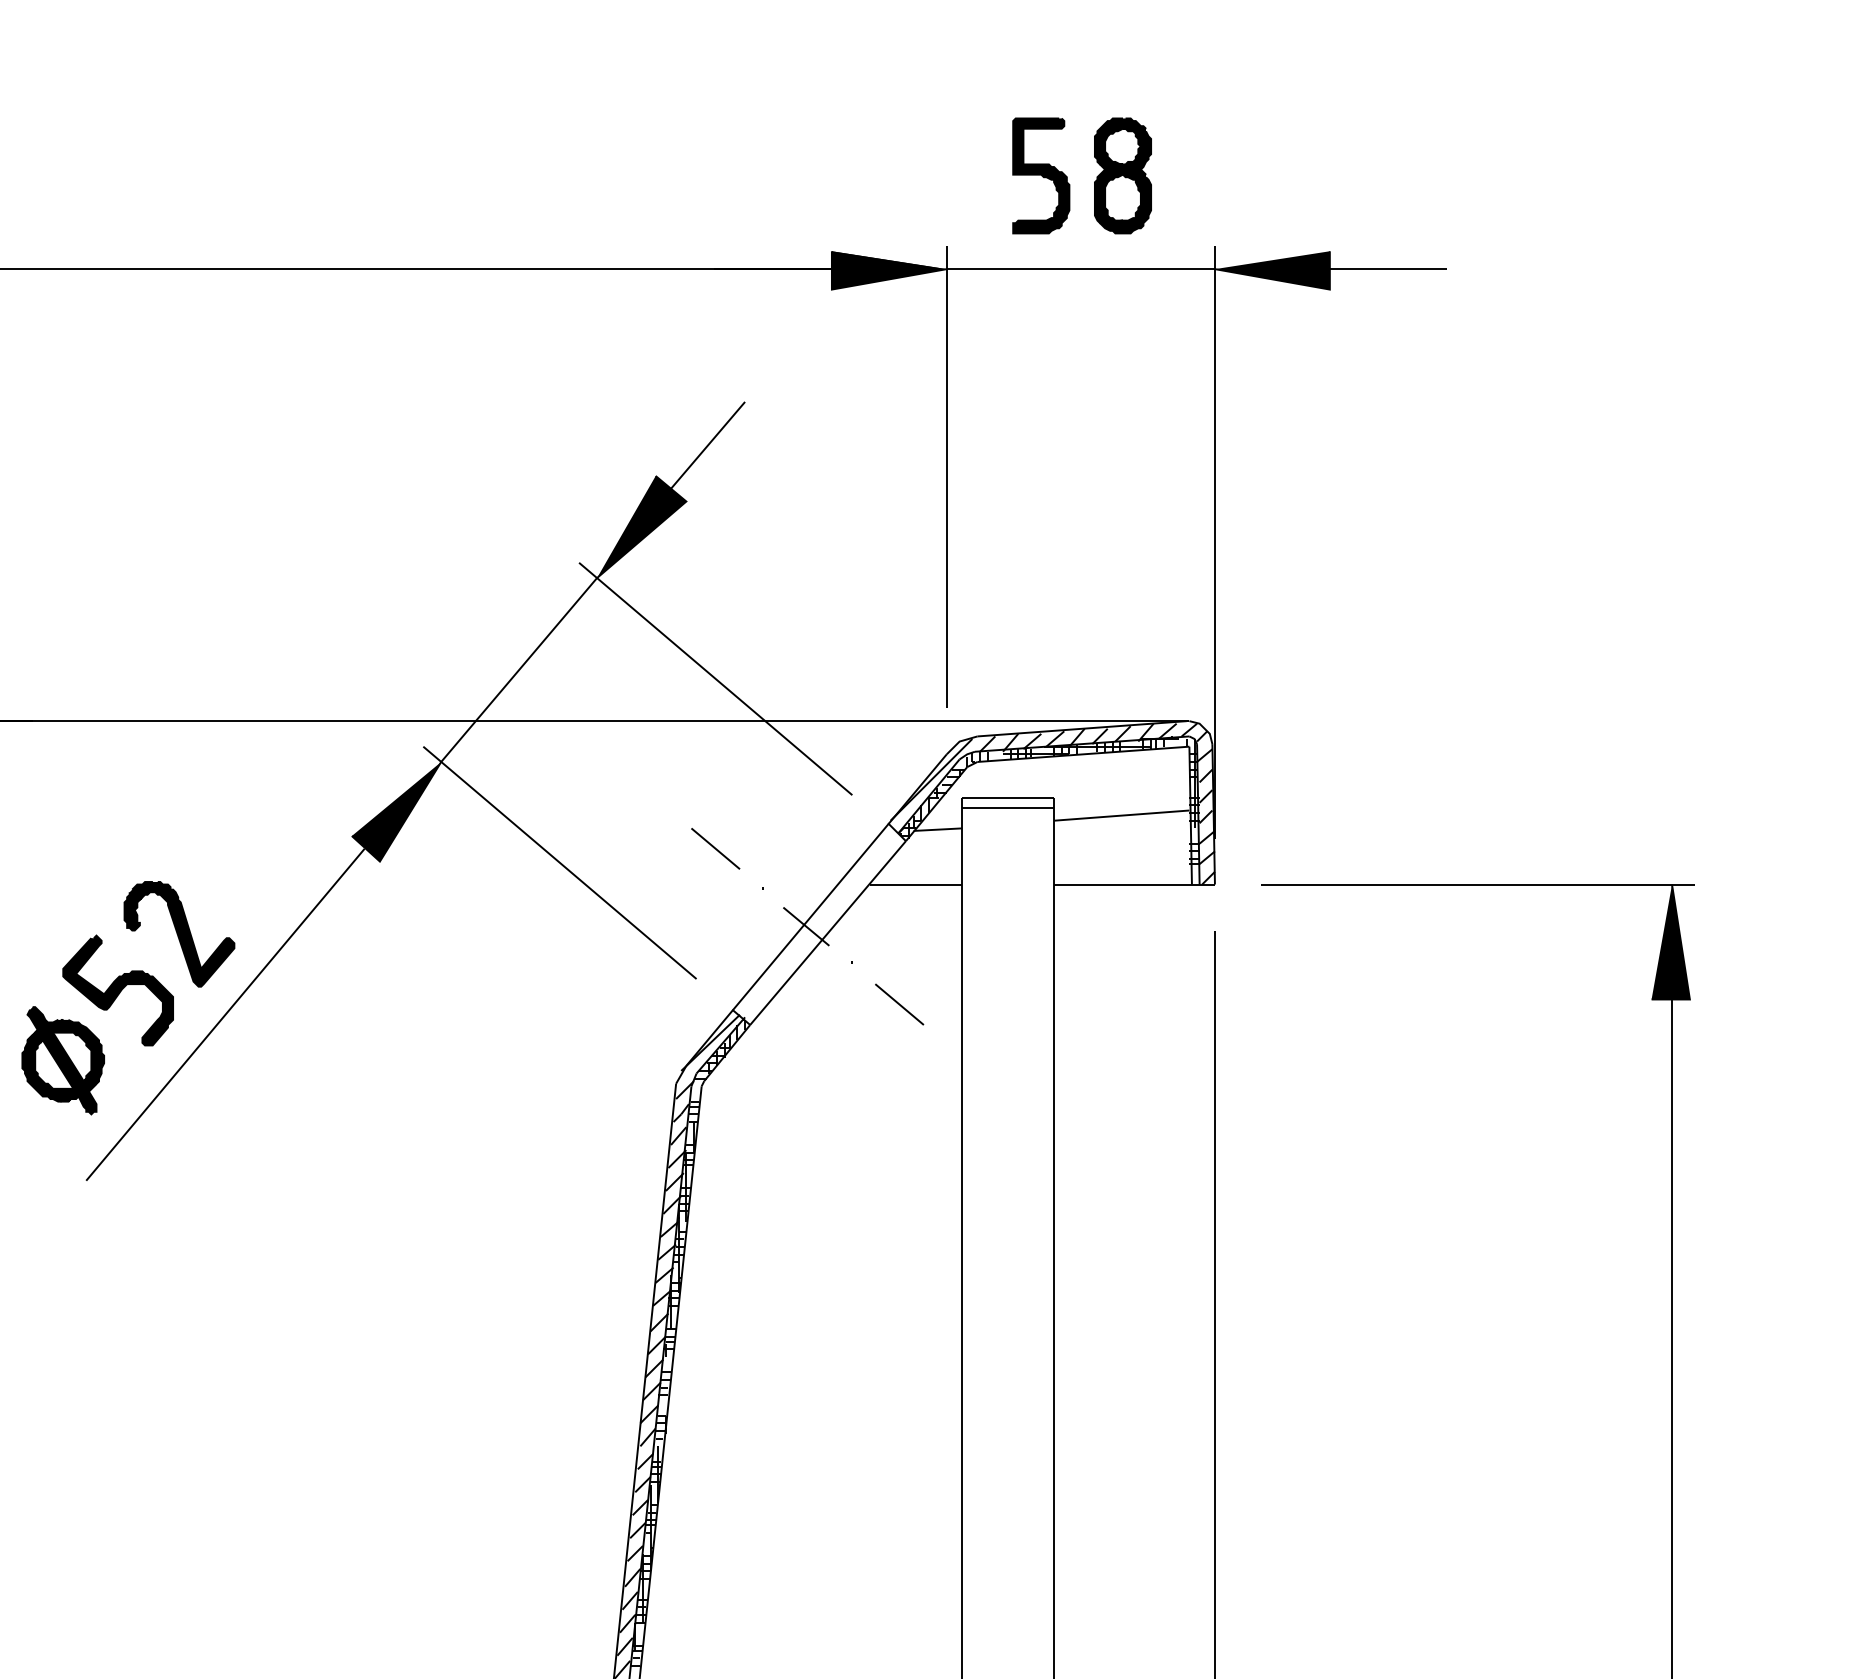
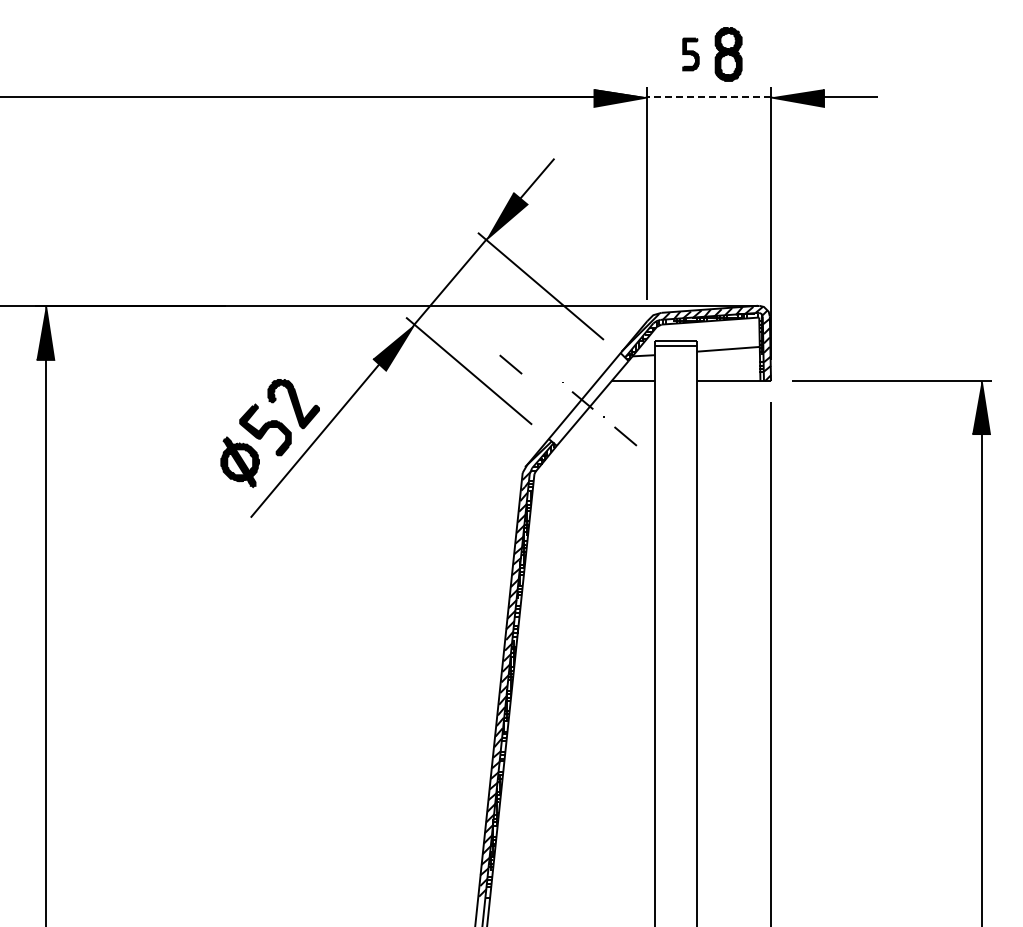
part: (1040, 175) -> (690, 54), size x0.6
line: (1081, 269) -> (709, 97), solid -> dashed
line: (714, 848) -> (510, 364), moved

